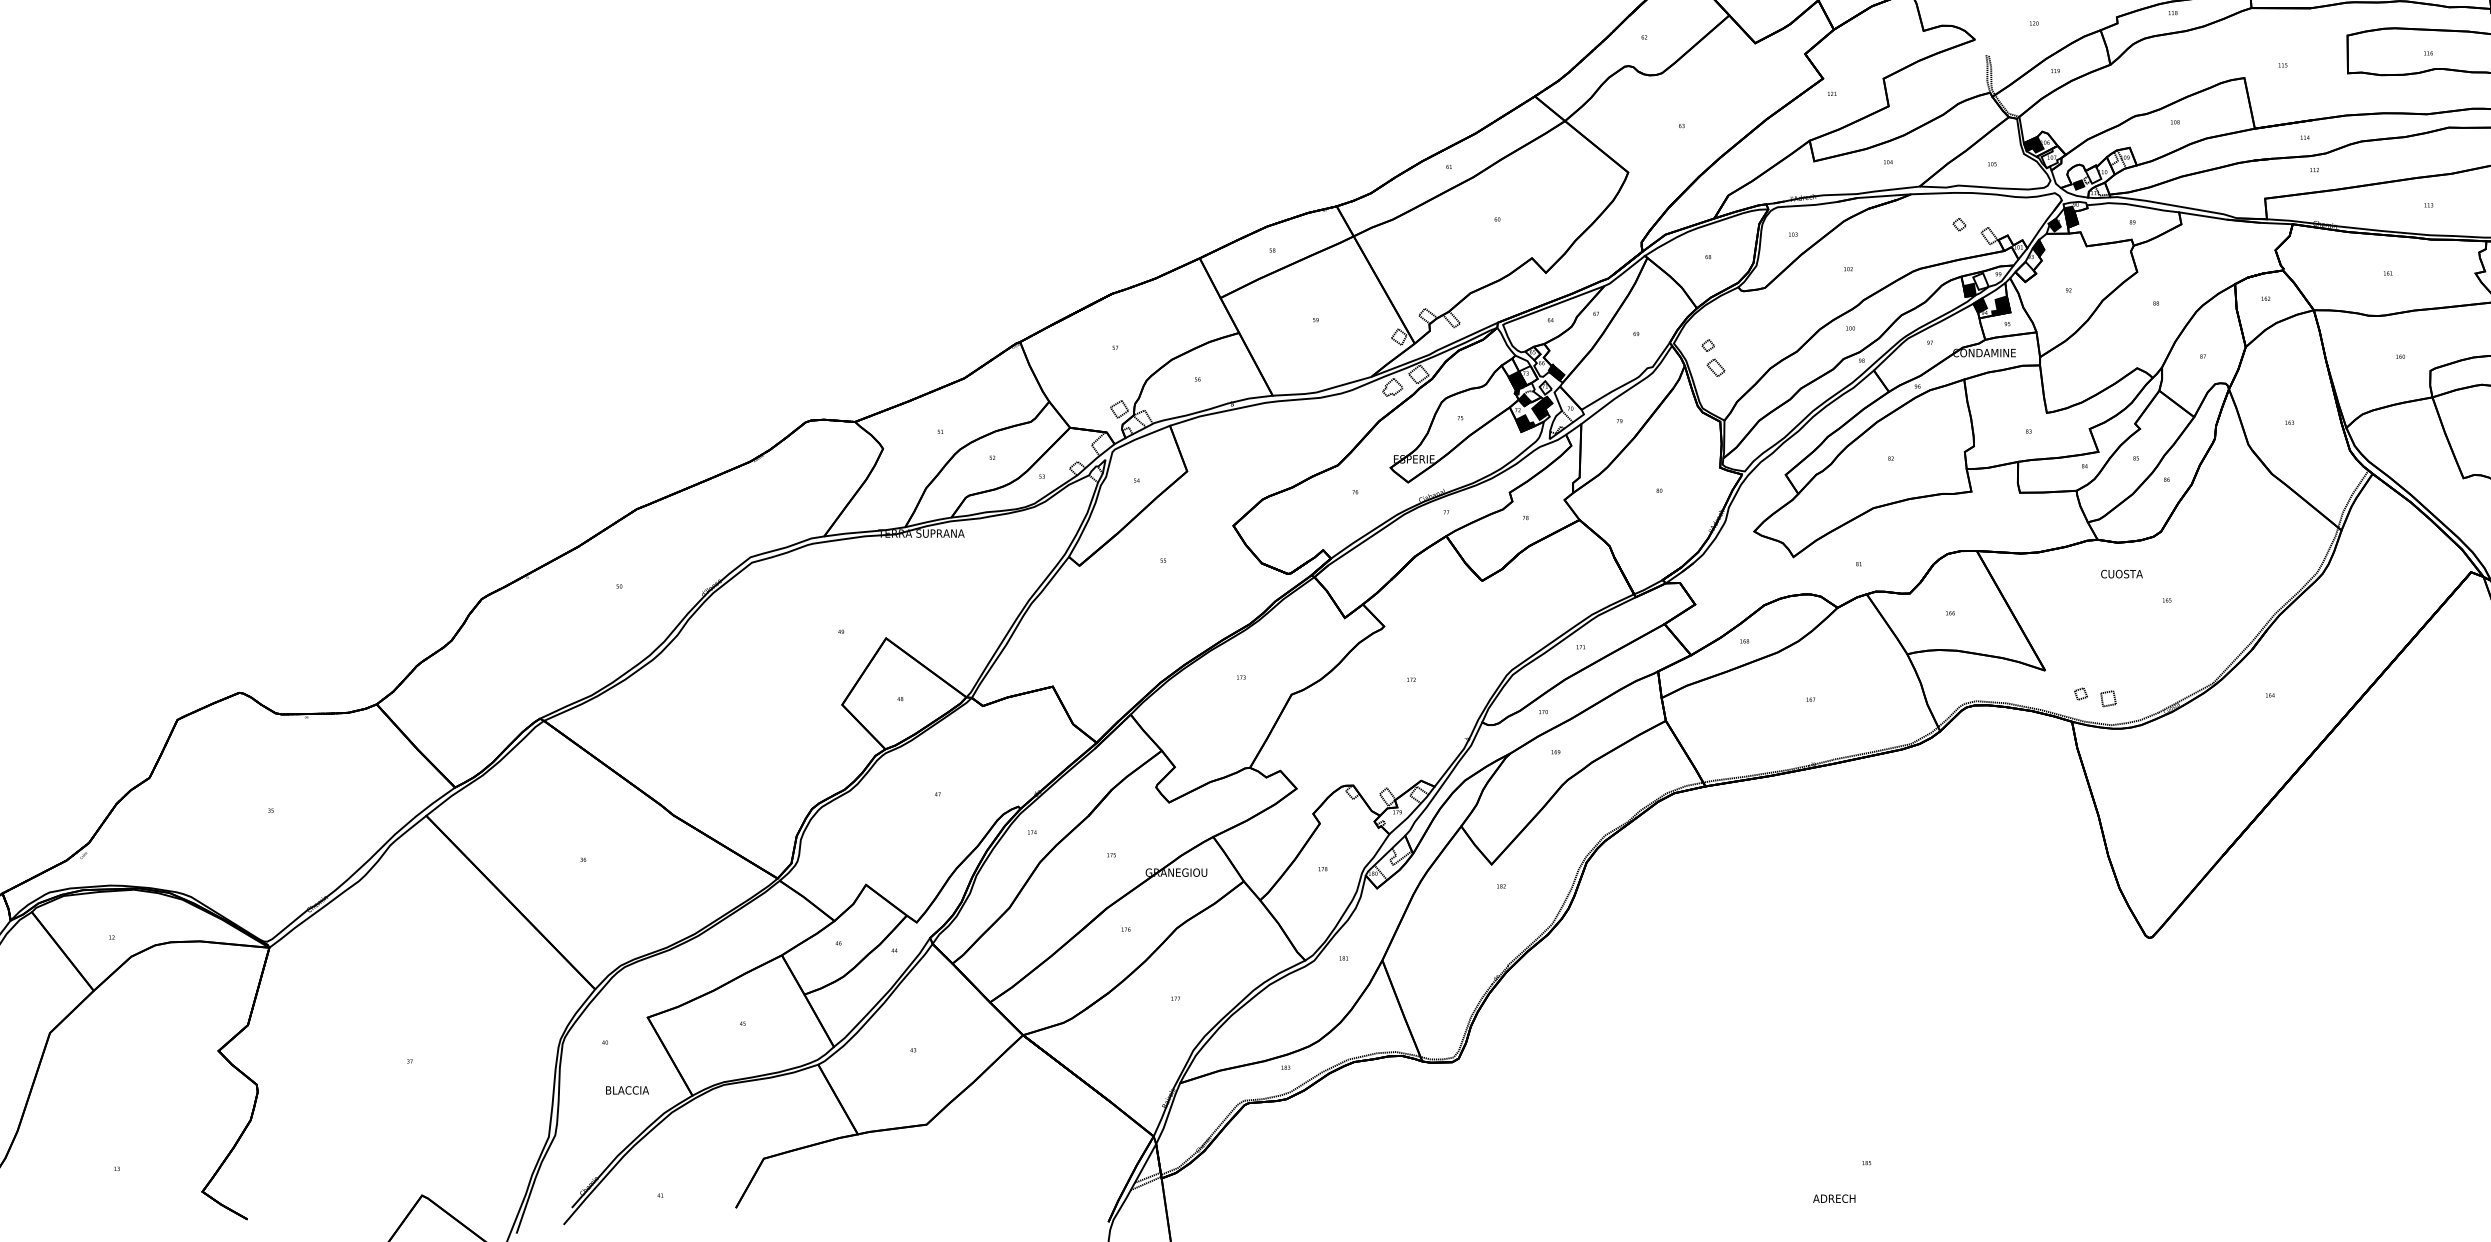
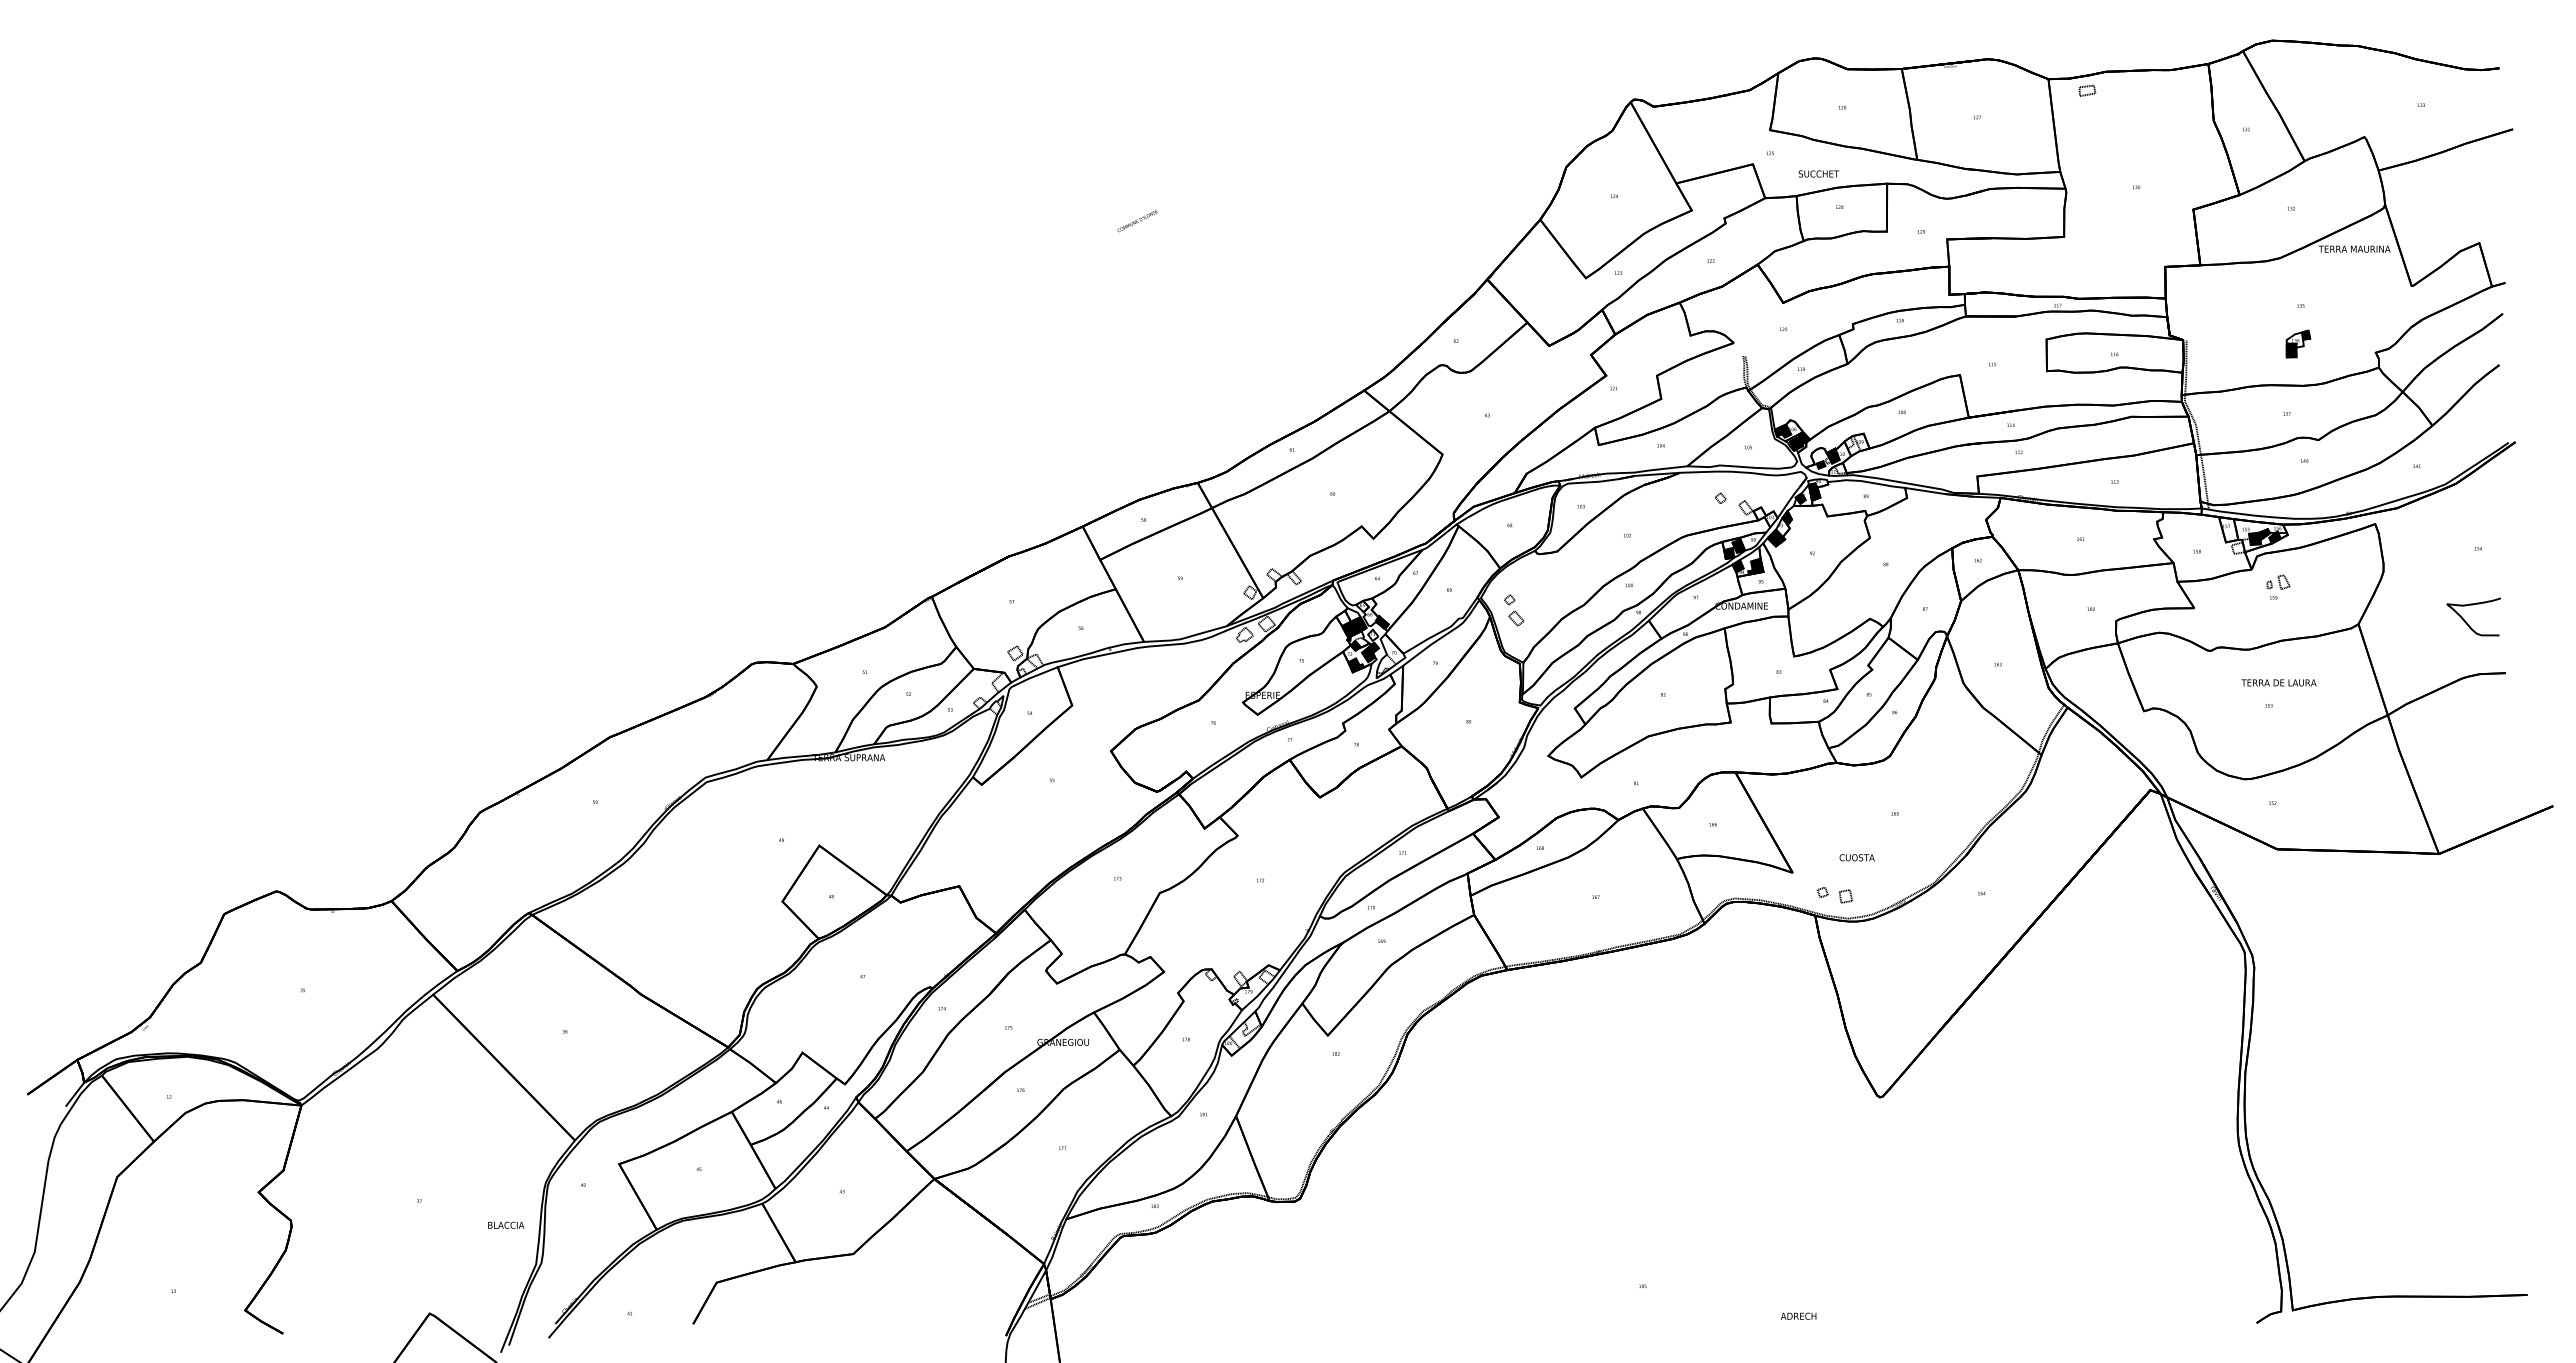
fill: (2053, 157) -> (1799, 441), added
fill: (2092, 173) -> (1832, 455), added
fill: (2025, 271) -> (1776, 537), added
fill: (1980, 282) -> (1738, 546), added
fill: (1528, 374) -> (1358, 624), added
text: (2121, 573) -> (1856, 857), moved
text: (627, 1089) -> (506, 1224), moved
text: (1834, 1197) -> (1798, 1315), moved

